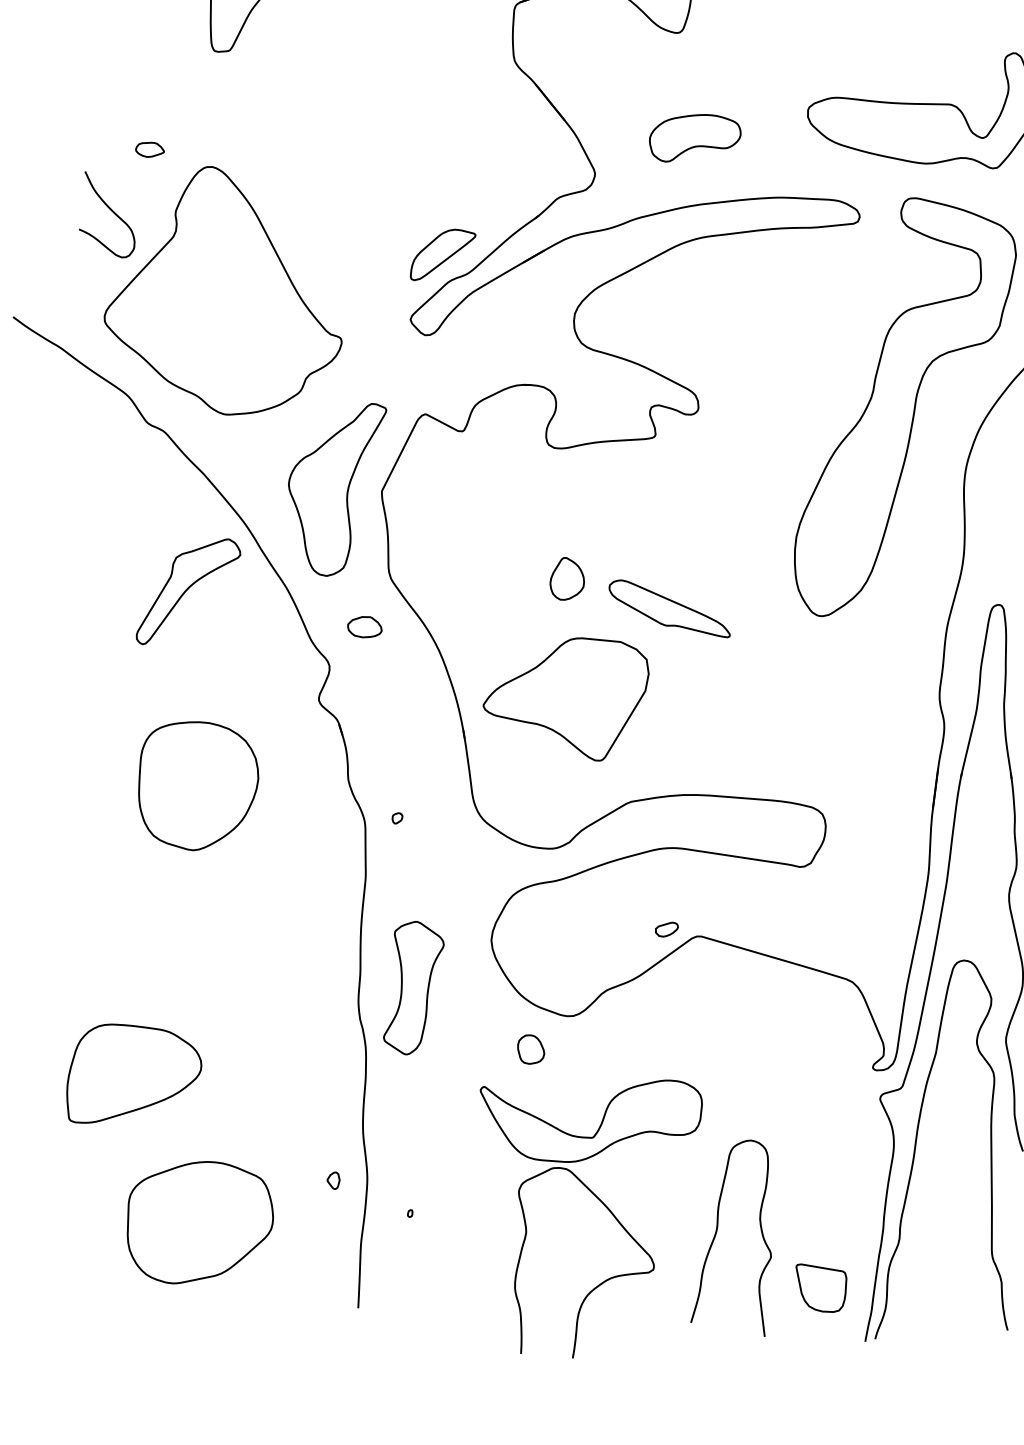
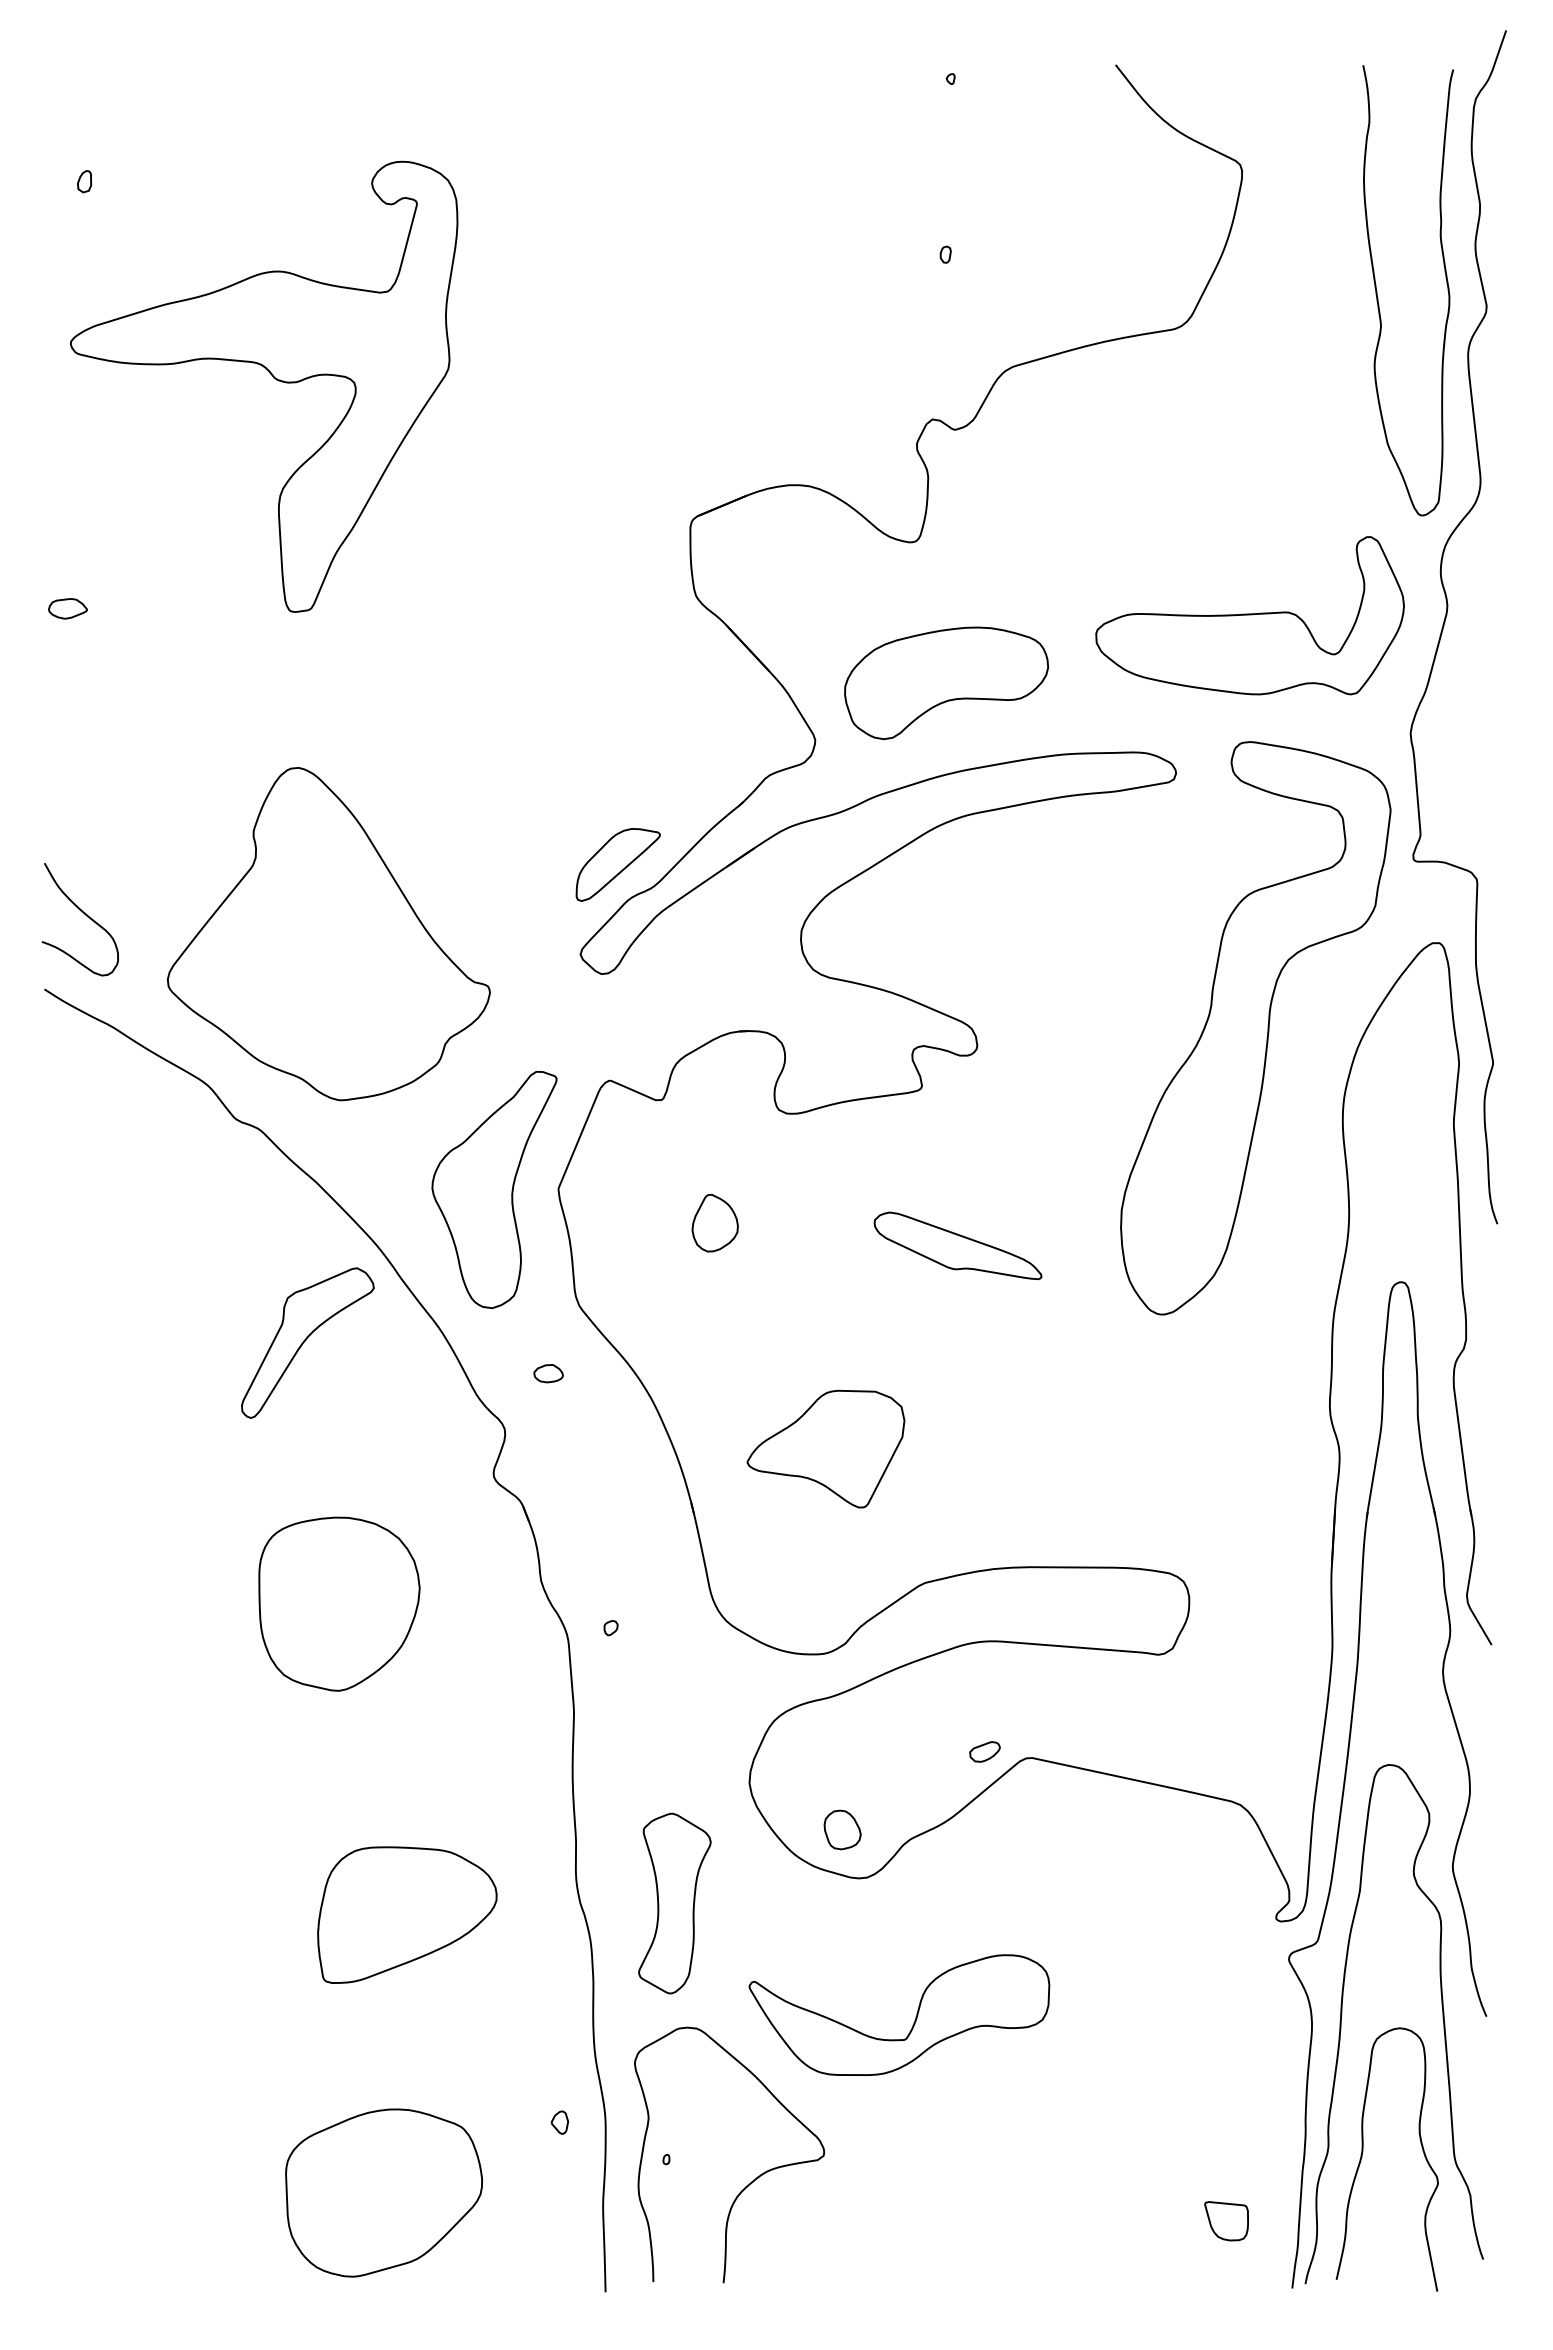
part: (694, 139) -> (946, 683), size x1.67
part: (149, 149) -> (67, 608), moved
curve: (111, 211) -> (84, 914), moved
part: (566, 579) -> (714, 1223), moved
part: (669, 608) -> (957, 1245), moved
part: (364, 627) -> (548, 1373), size x0.62
part: (565, 697) -> (825, 1448), size x0.71
part: (413, 988) -> (674, 1903), moved
part: (531, 1049) -> (842, 1829), moved
part: (134, 1075) -> (407, 1914), moved
curve: (717, 1230) -> (1363, 2152), moved
curve: (600, 1283) -> (753, 2179), moved
part: (820, 1288) -> (1226, 2221), size x0.62

